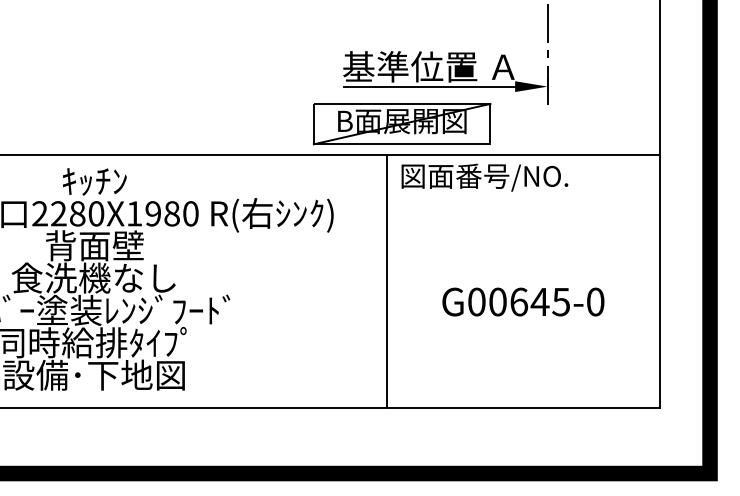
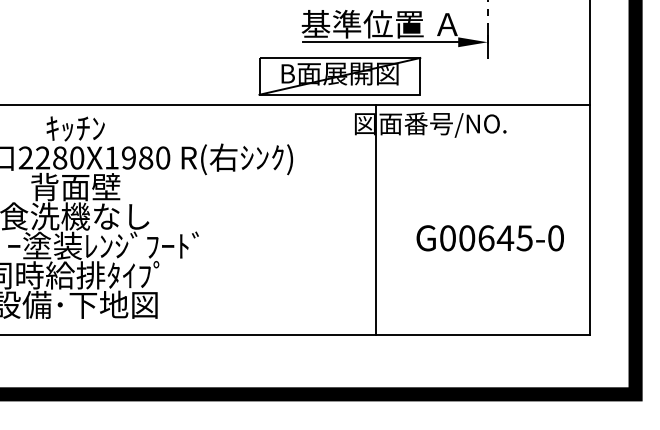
part: (401, 124) -> (339, 76), moved
line: (386, 281) -> (375, 219), moved
text: (523, 301) -> (490, 237), moved

